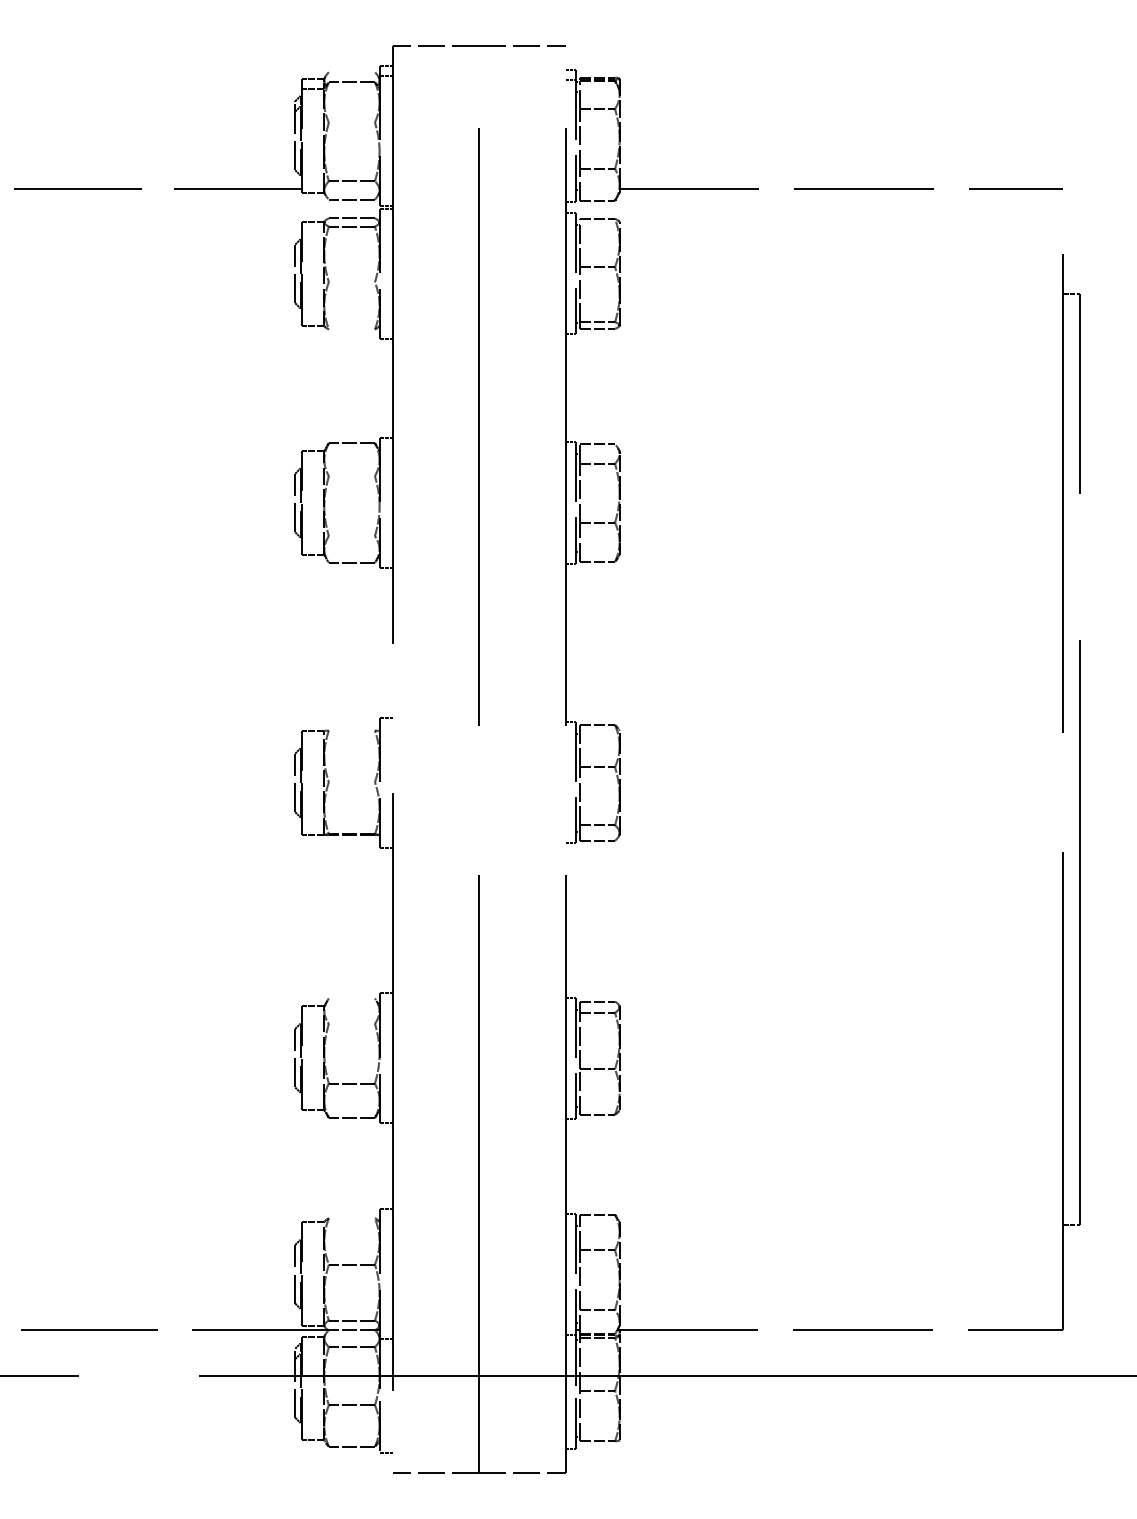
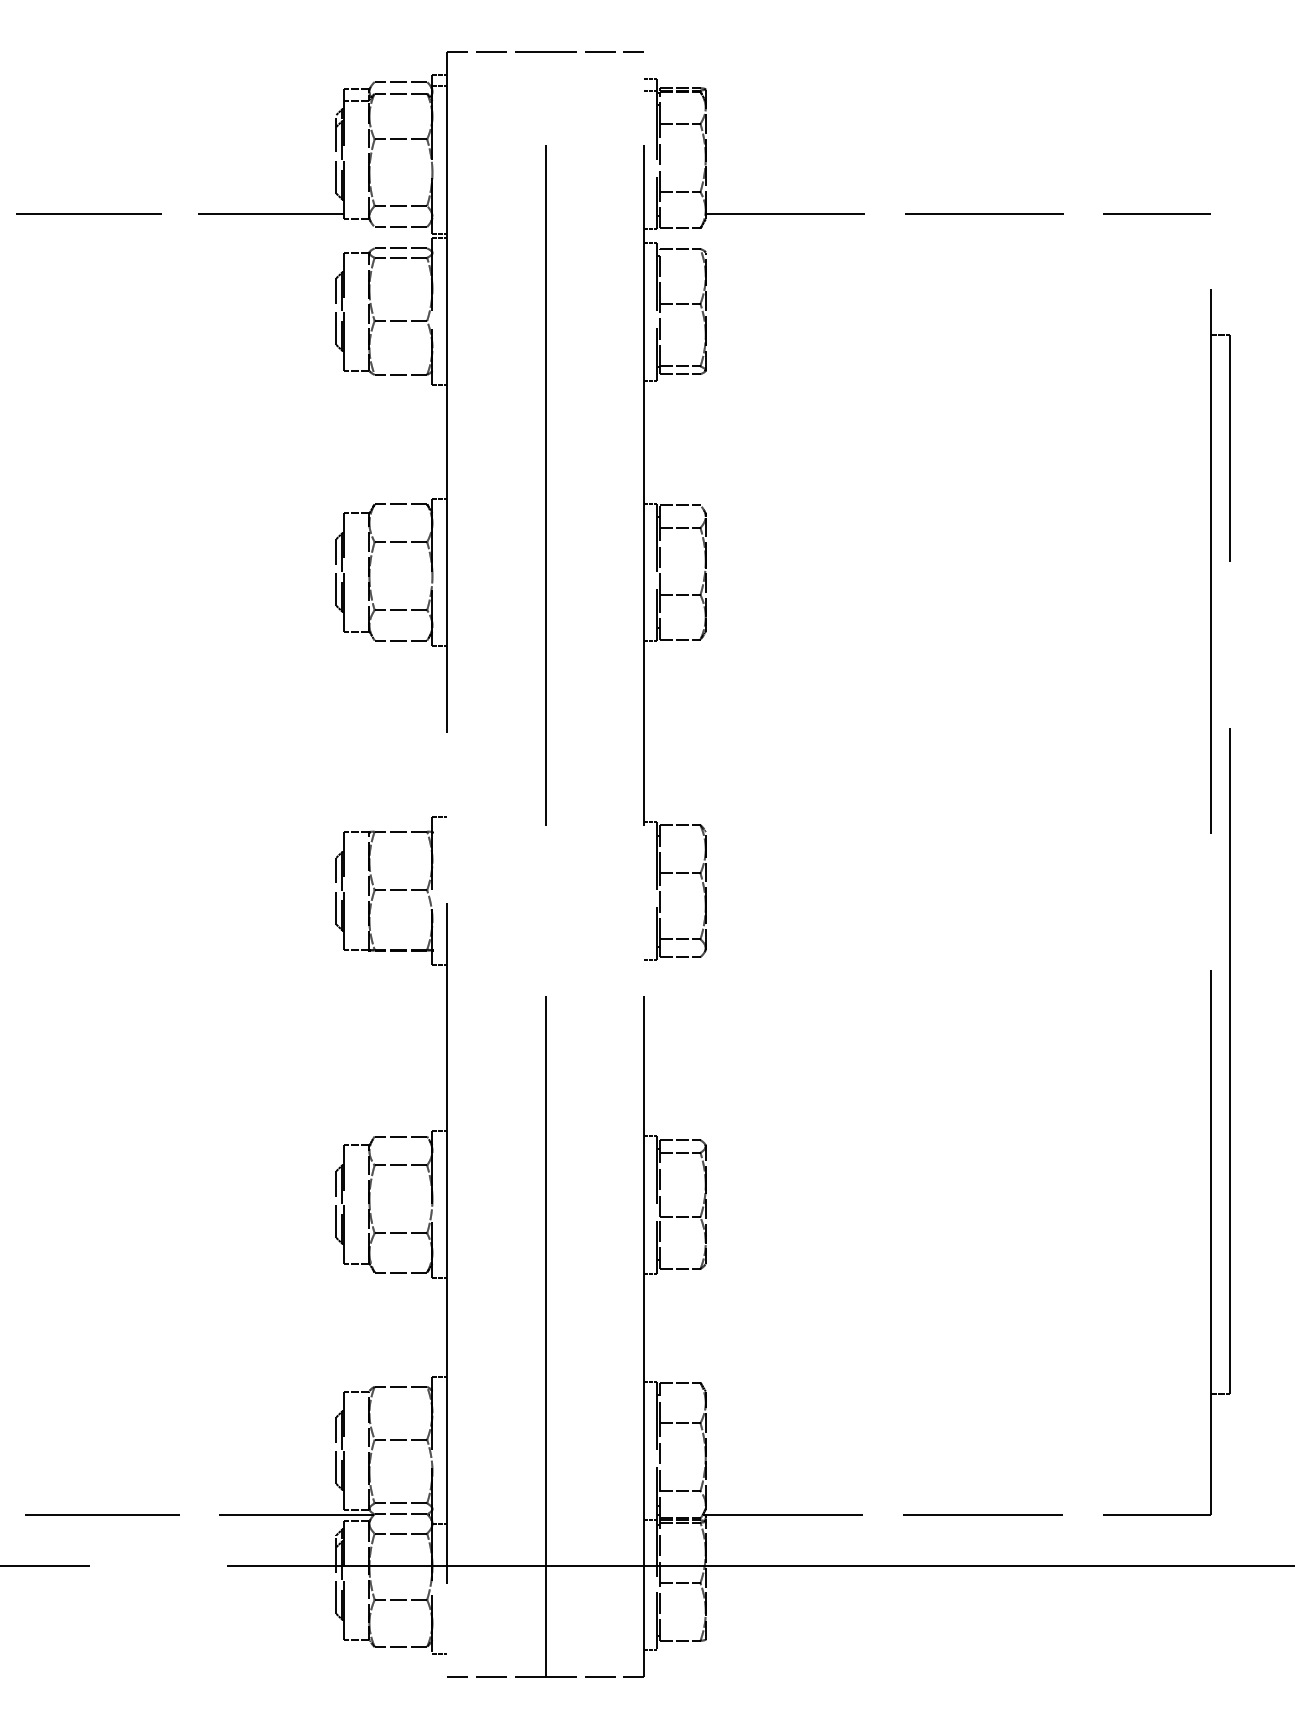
line: (351, 72) -> (400, 82), added
line: (351, 122) -> (400, 139), added
line: (351, 281) -> (400, 320), added
line: (351, 329) -> (400, 374), added
line: (351, 476) -> (400, 542), added
line: (351, 536) -> (400, 610), added
line: (351, 730) -> (400, 831), added
line: (351, 782) -> (400, 890), added
line: (351, 998) -> (400, 1136), added
line: (351, 1023) -> (400, 1165), added
line: (351, 1217) -> (400, 1386), added

